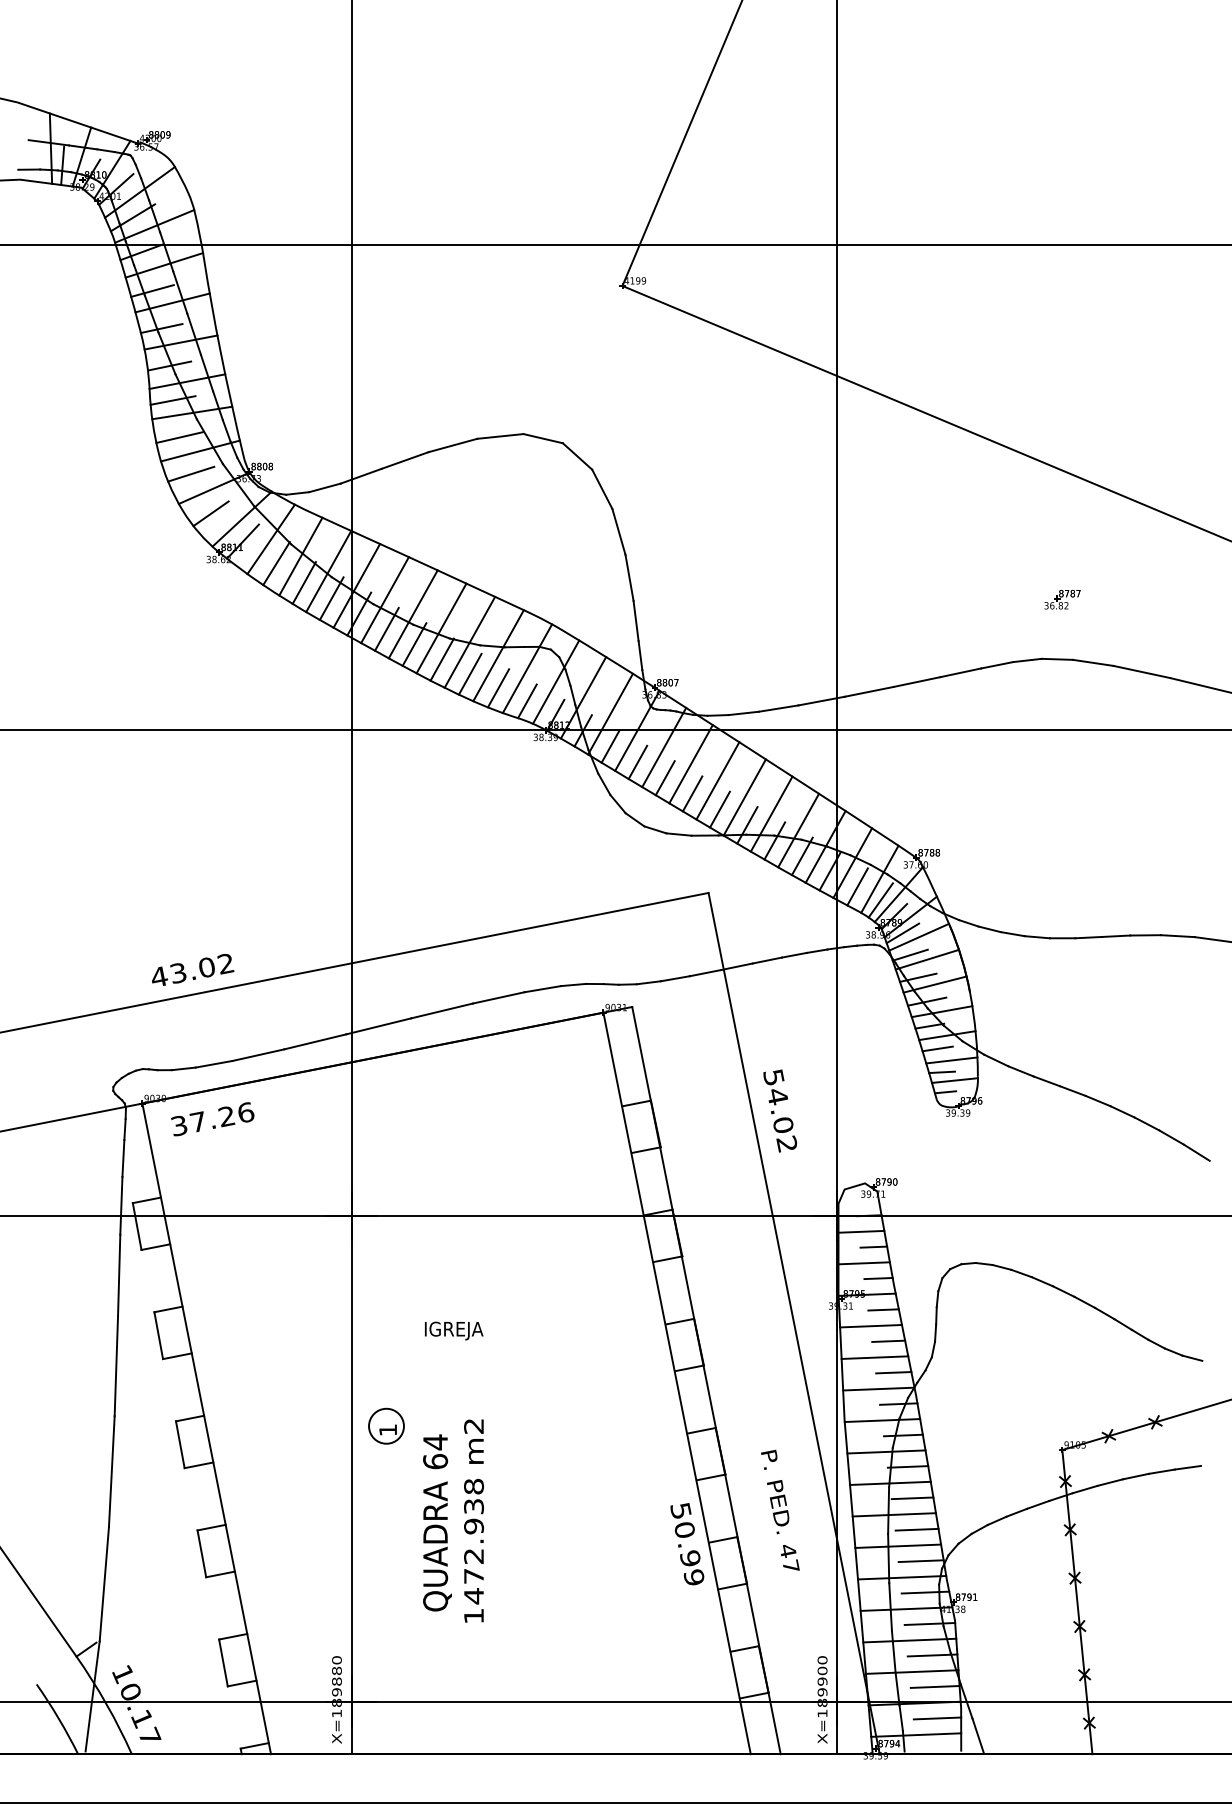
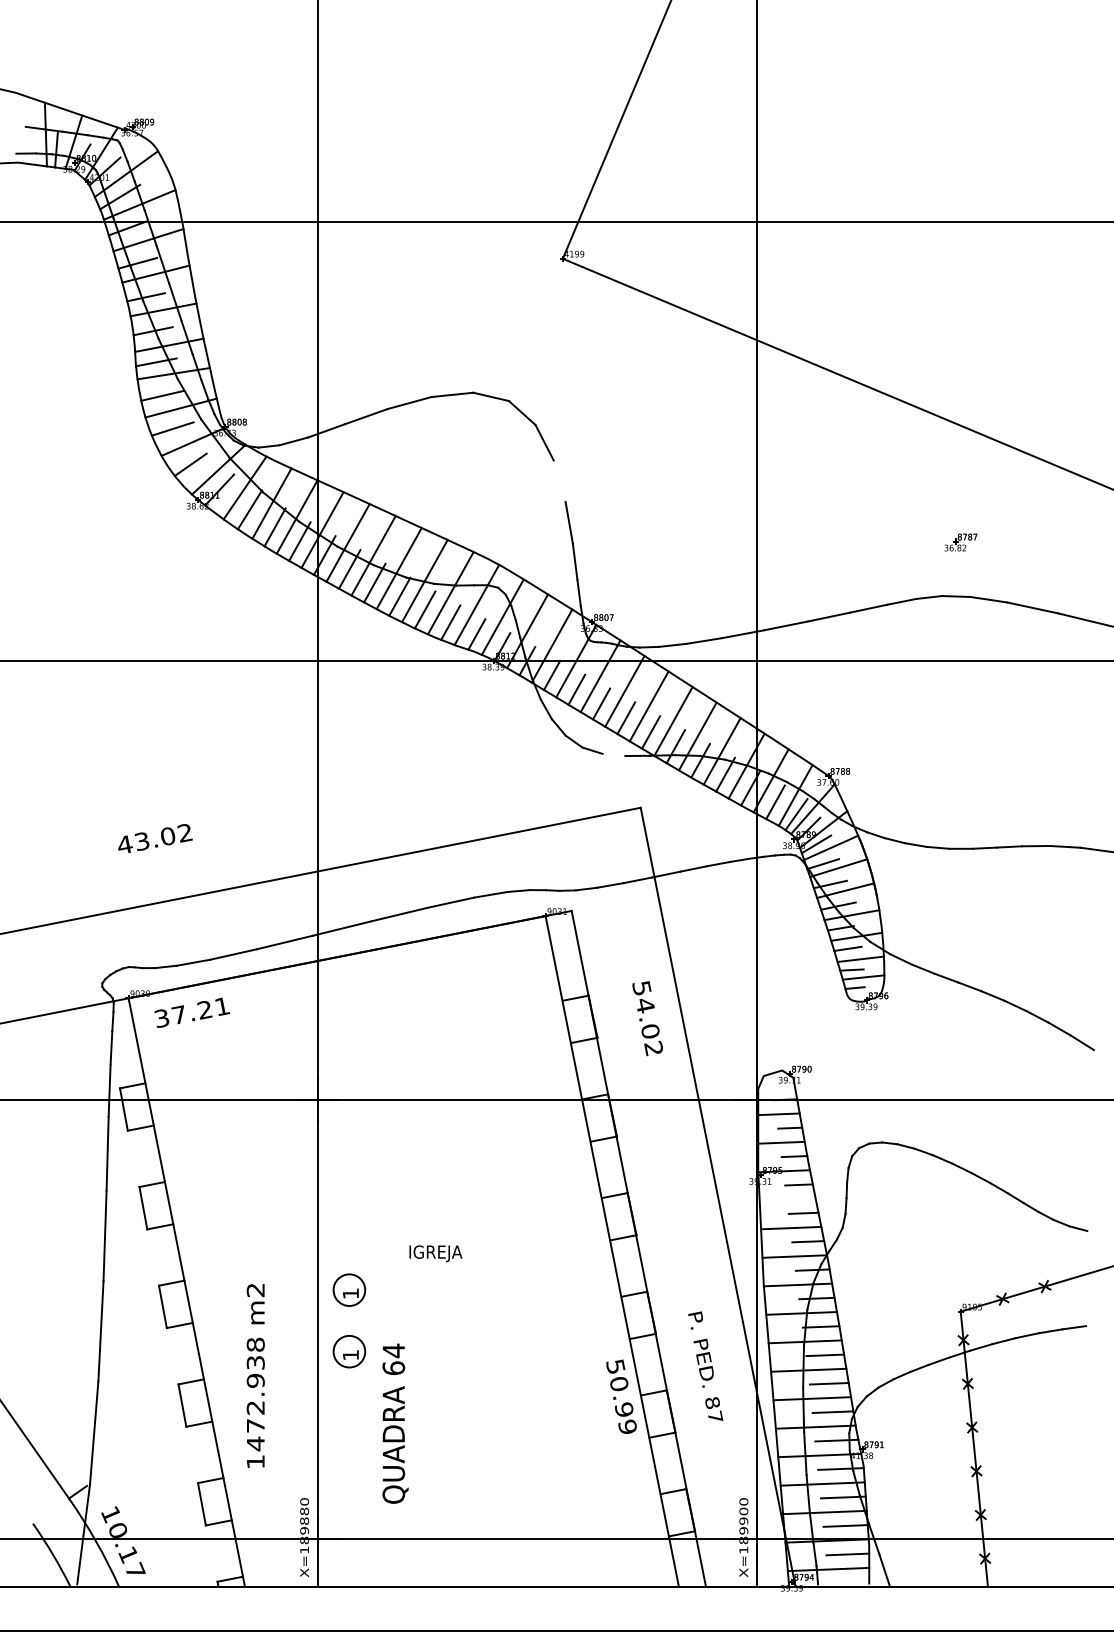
line: (618, 531) -> (559, 480), removed
line: (678, 834) -> (613, 754), removed
text: (193, 969) -> (155, 838), moved
text: (780, 1110) -> (647, 1018), moved
text: (246, 1112) -> (222, 1006), 37.26 -> 37.21
line: (871, 1326) -> (788, 1199), removed
text: (454, 1330) -> (436, 1253), moved
part: (386, 1493) -> (349, 1350), added
text: (473, 1520) -> (255, 1375), moved
text: (437, 1522) -> (395, 1423), moved
text: (788, 1550) -> (713, 1402), 47 -> 87

